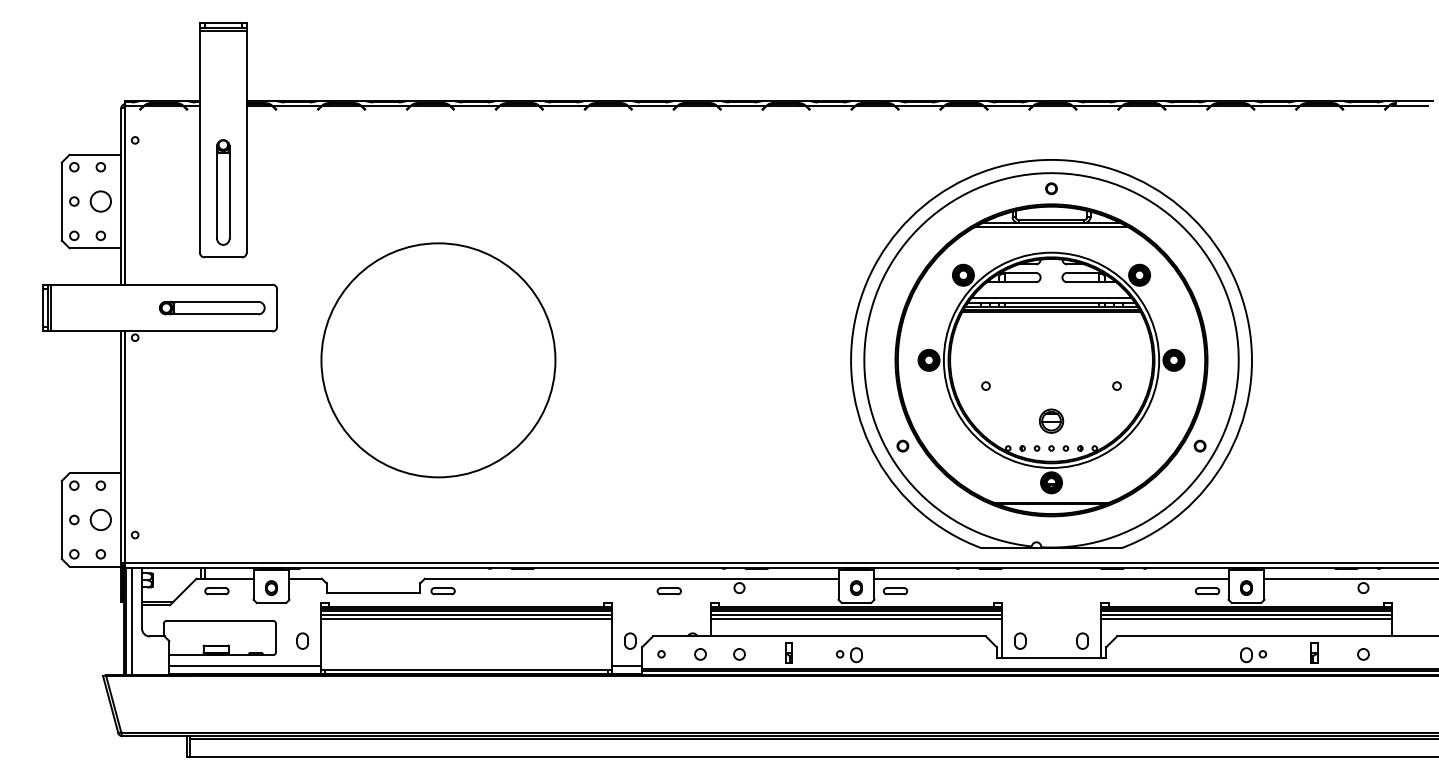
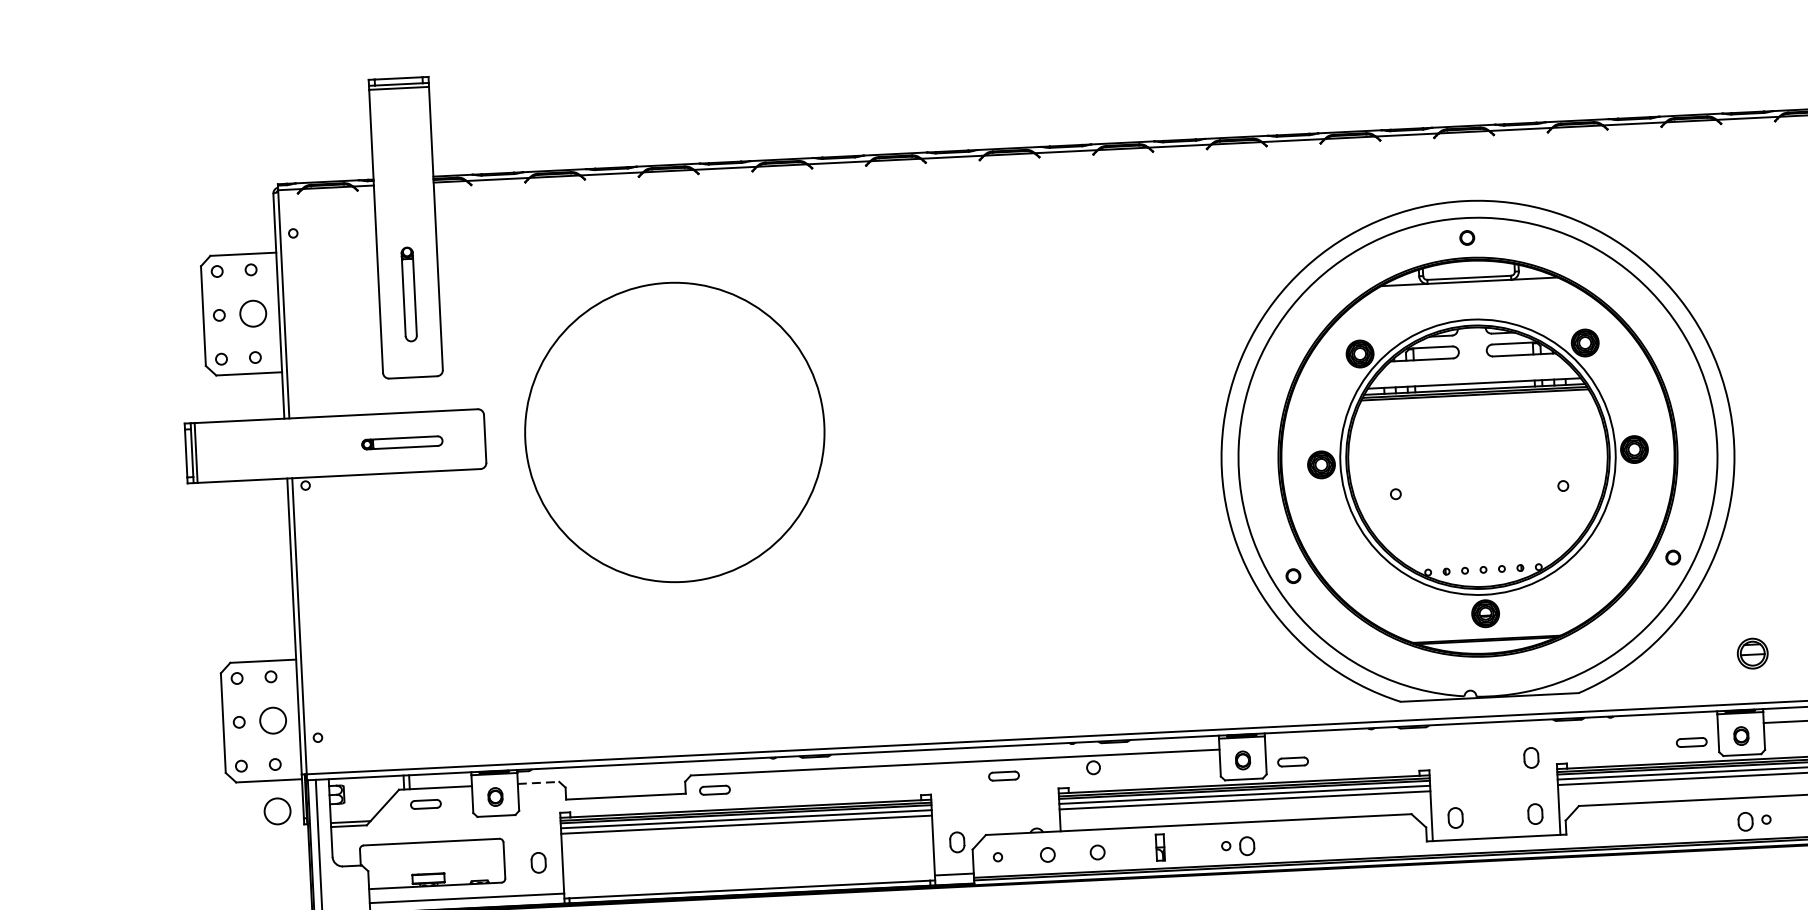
part: (223, 192) -> (409, 294), size x0.7
line: (1051, 227) -> (1469, 287), removed
line: (1051, 297) -> (1474, 376), removed
part: (212, 307) -> (402, 442), size x0.6
circle: (438, 360) -> (674, 432), moved
part: (1051, 420) -> (1752, 652), moved
line: (306, 578) -> (539, 782), solid -> dashed
line: (1051, 578) -> (1491, 736), removed
circle: (100, 590) -> (277, 810), added
part: (1081, 596) -> (1531, 757), added

